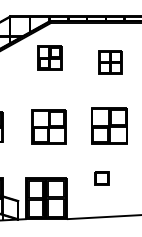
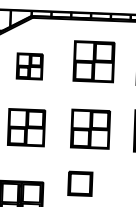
part: (49, 57) -> (29, 65), moved
part: (110, 62) -> (94, 61), size x1.67
part: (101, 177) -> (80, 183), size x1.67

